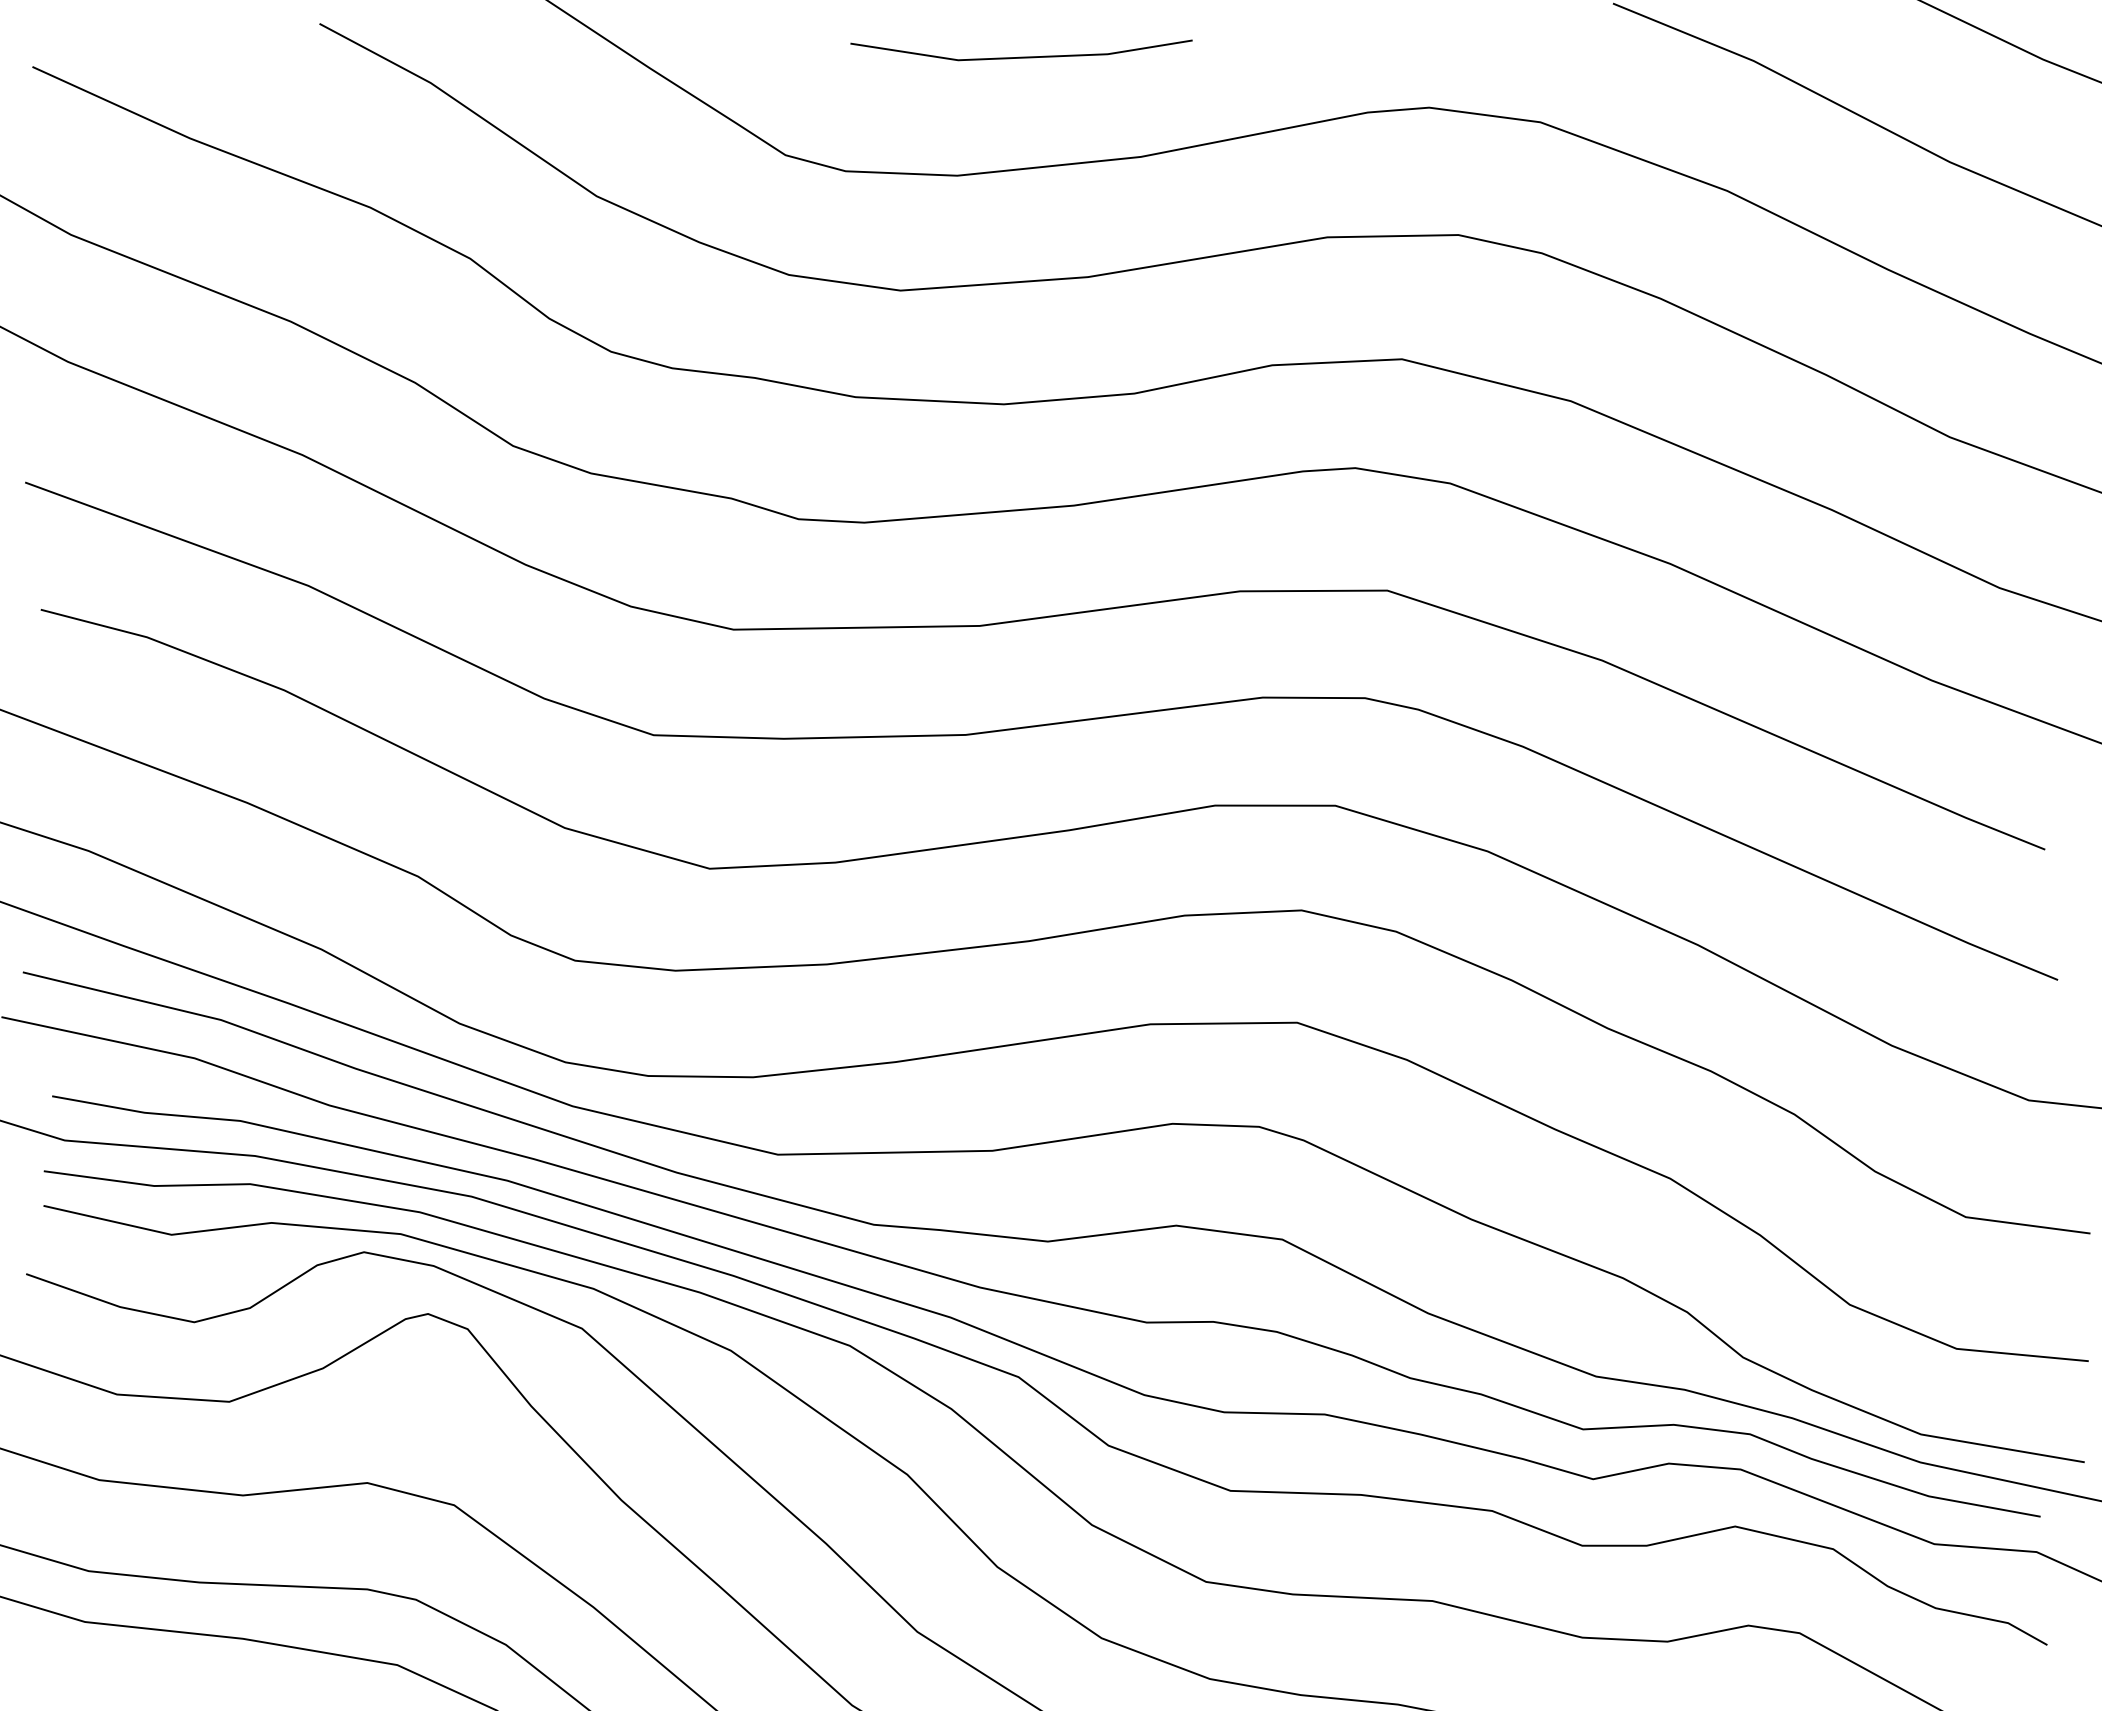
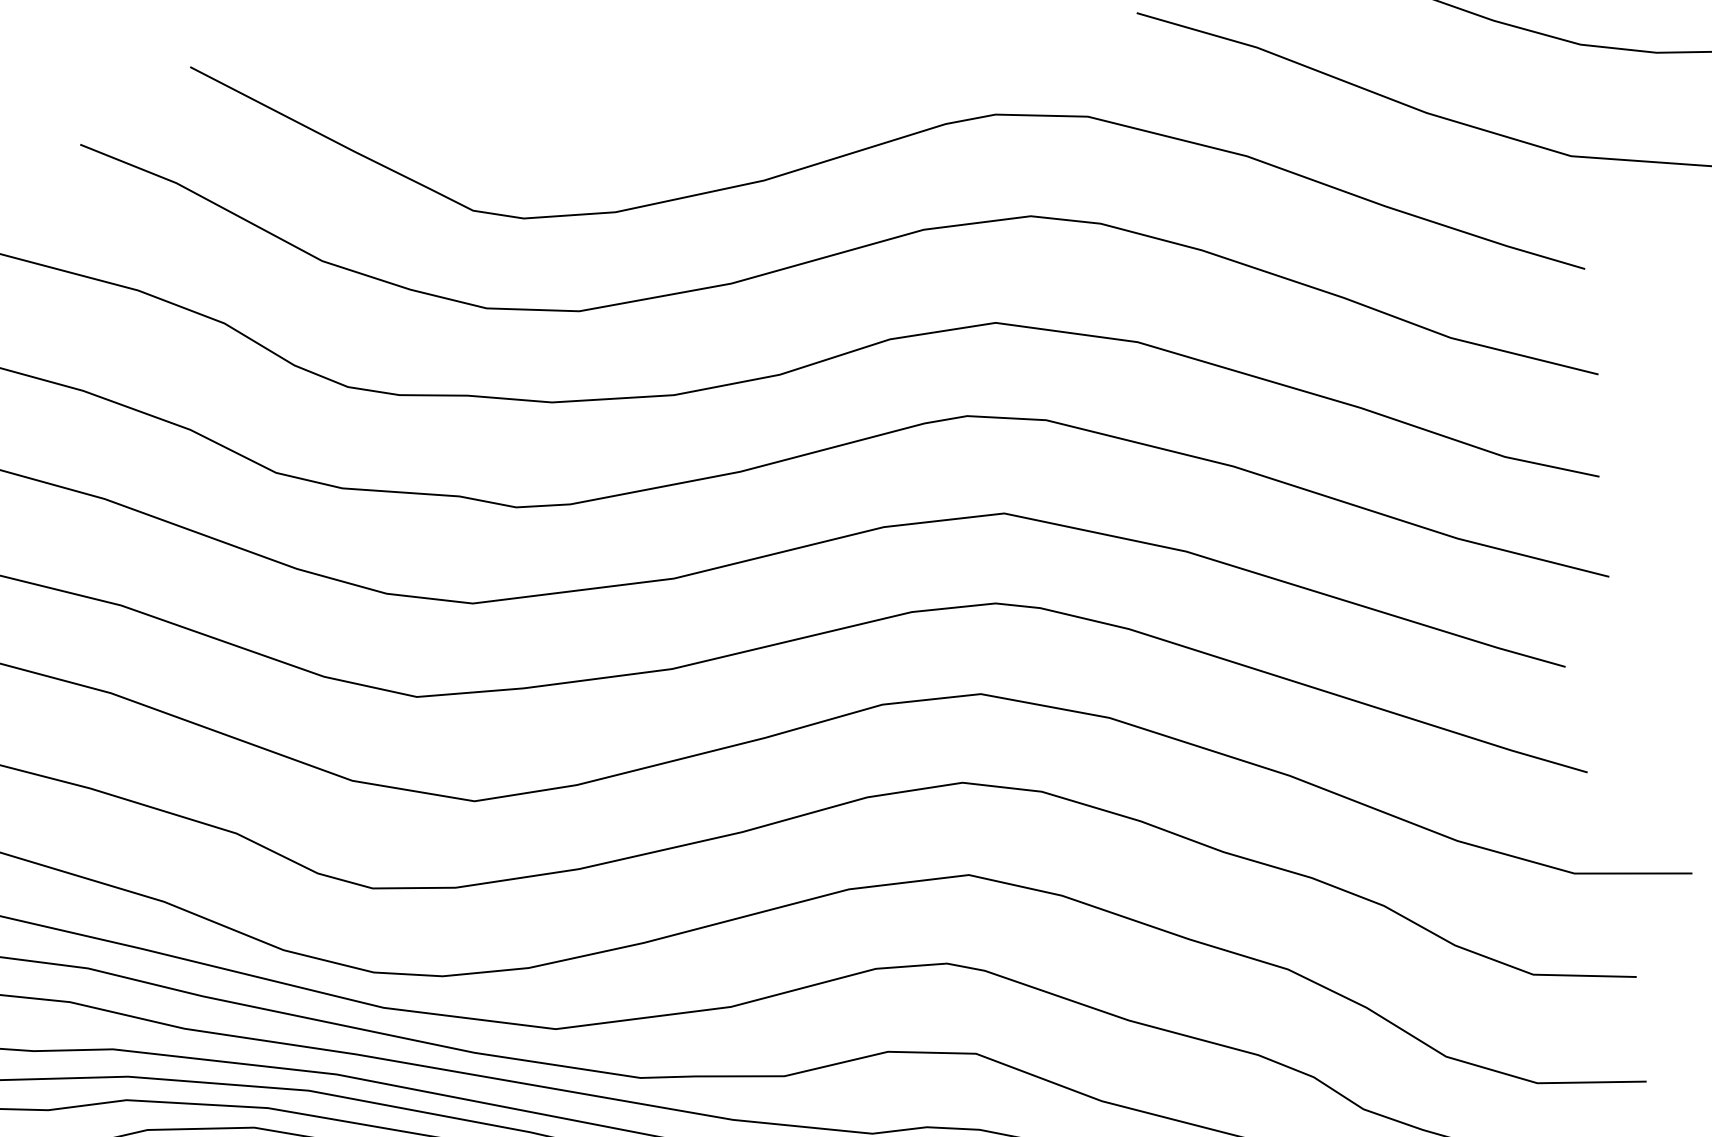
line: (1021, 56) -> (657, 108), removed

